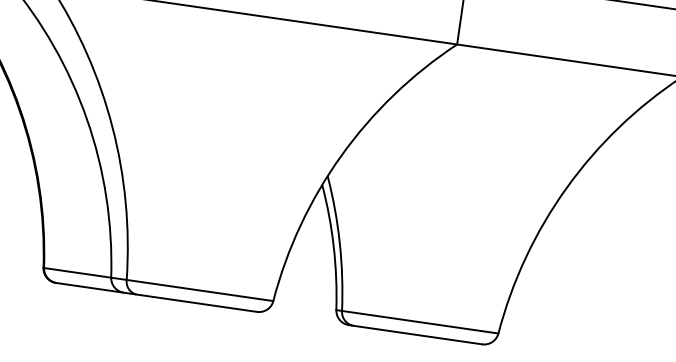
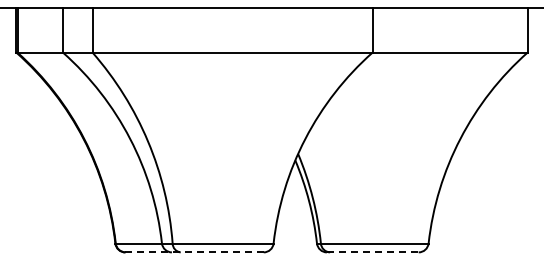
line: (156, 297) -> (194, 252), solid -> dashed
line: (415, 334) -> (372, 252), solid -> dashed

